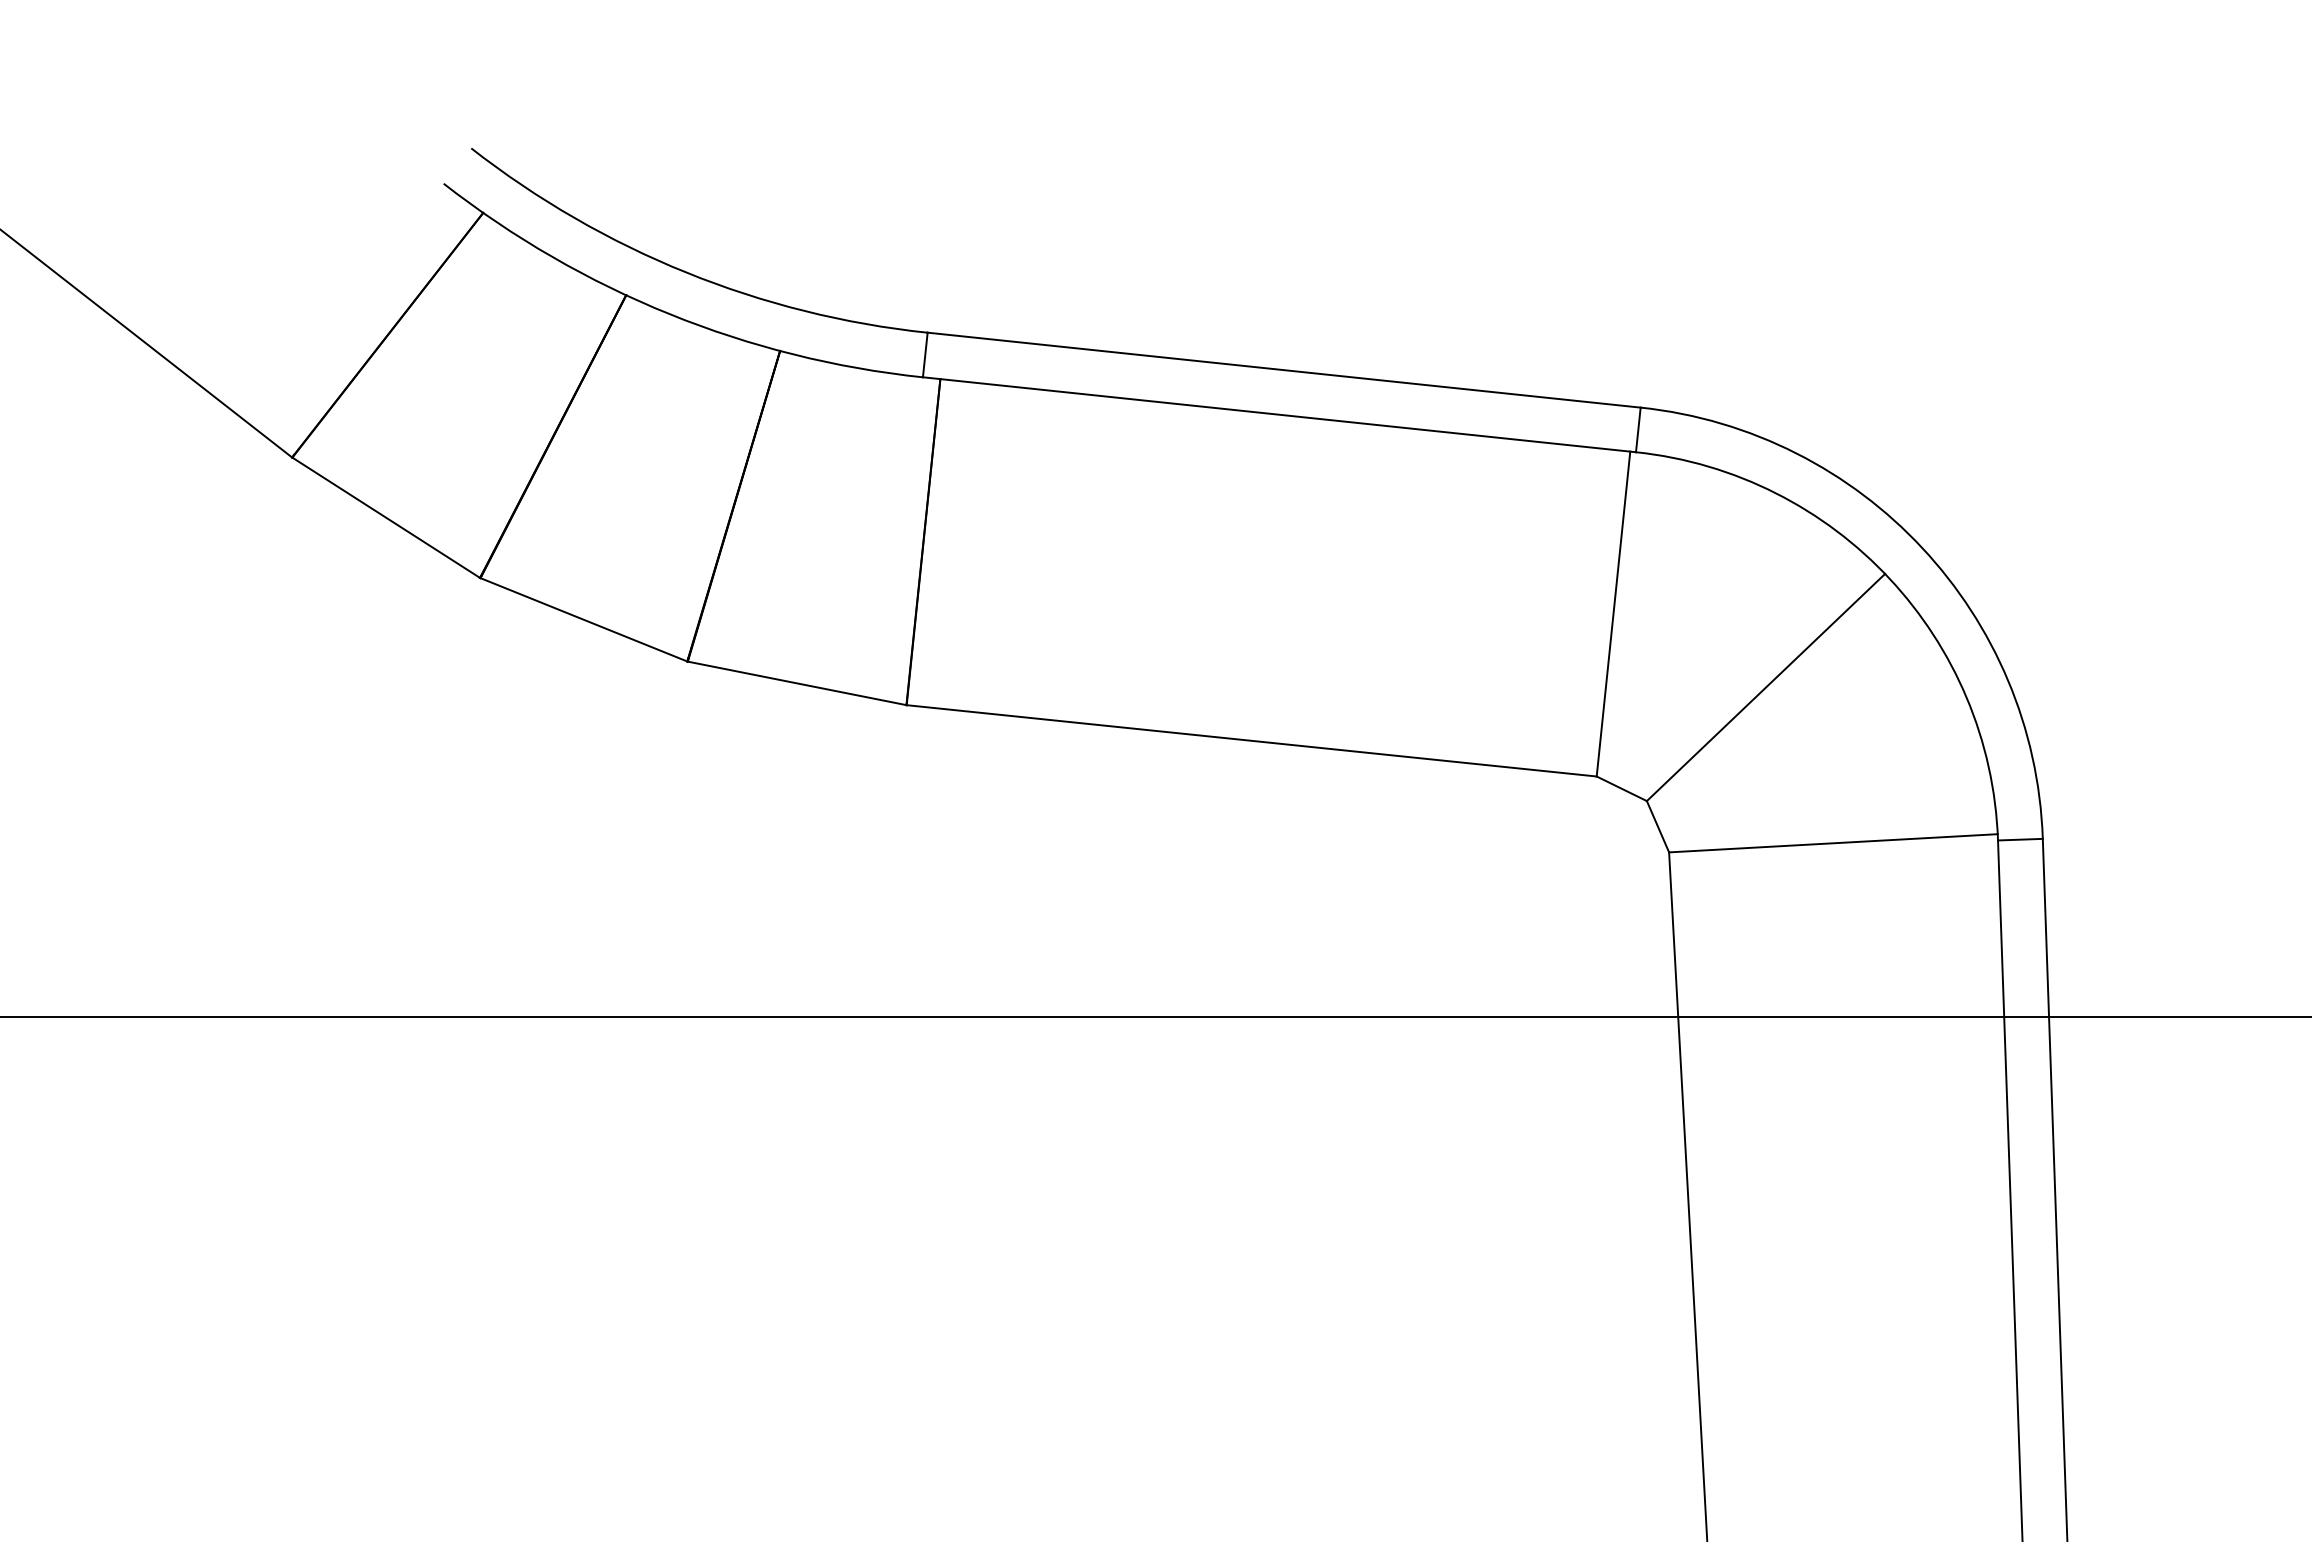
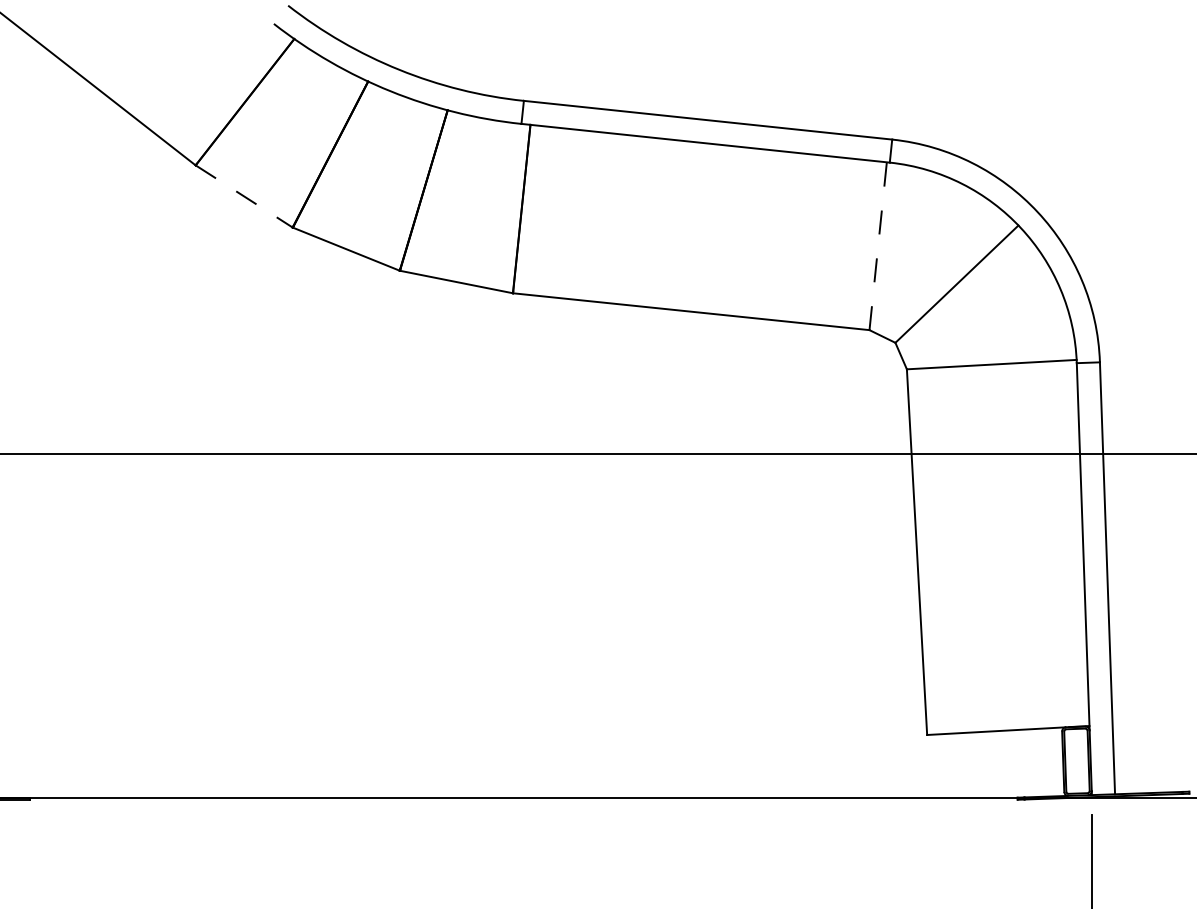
line: (386, 517) -> (244, 196), solid -> dashed
line: (1614, 612) -> (878, 245), solid -> dashed

